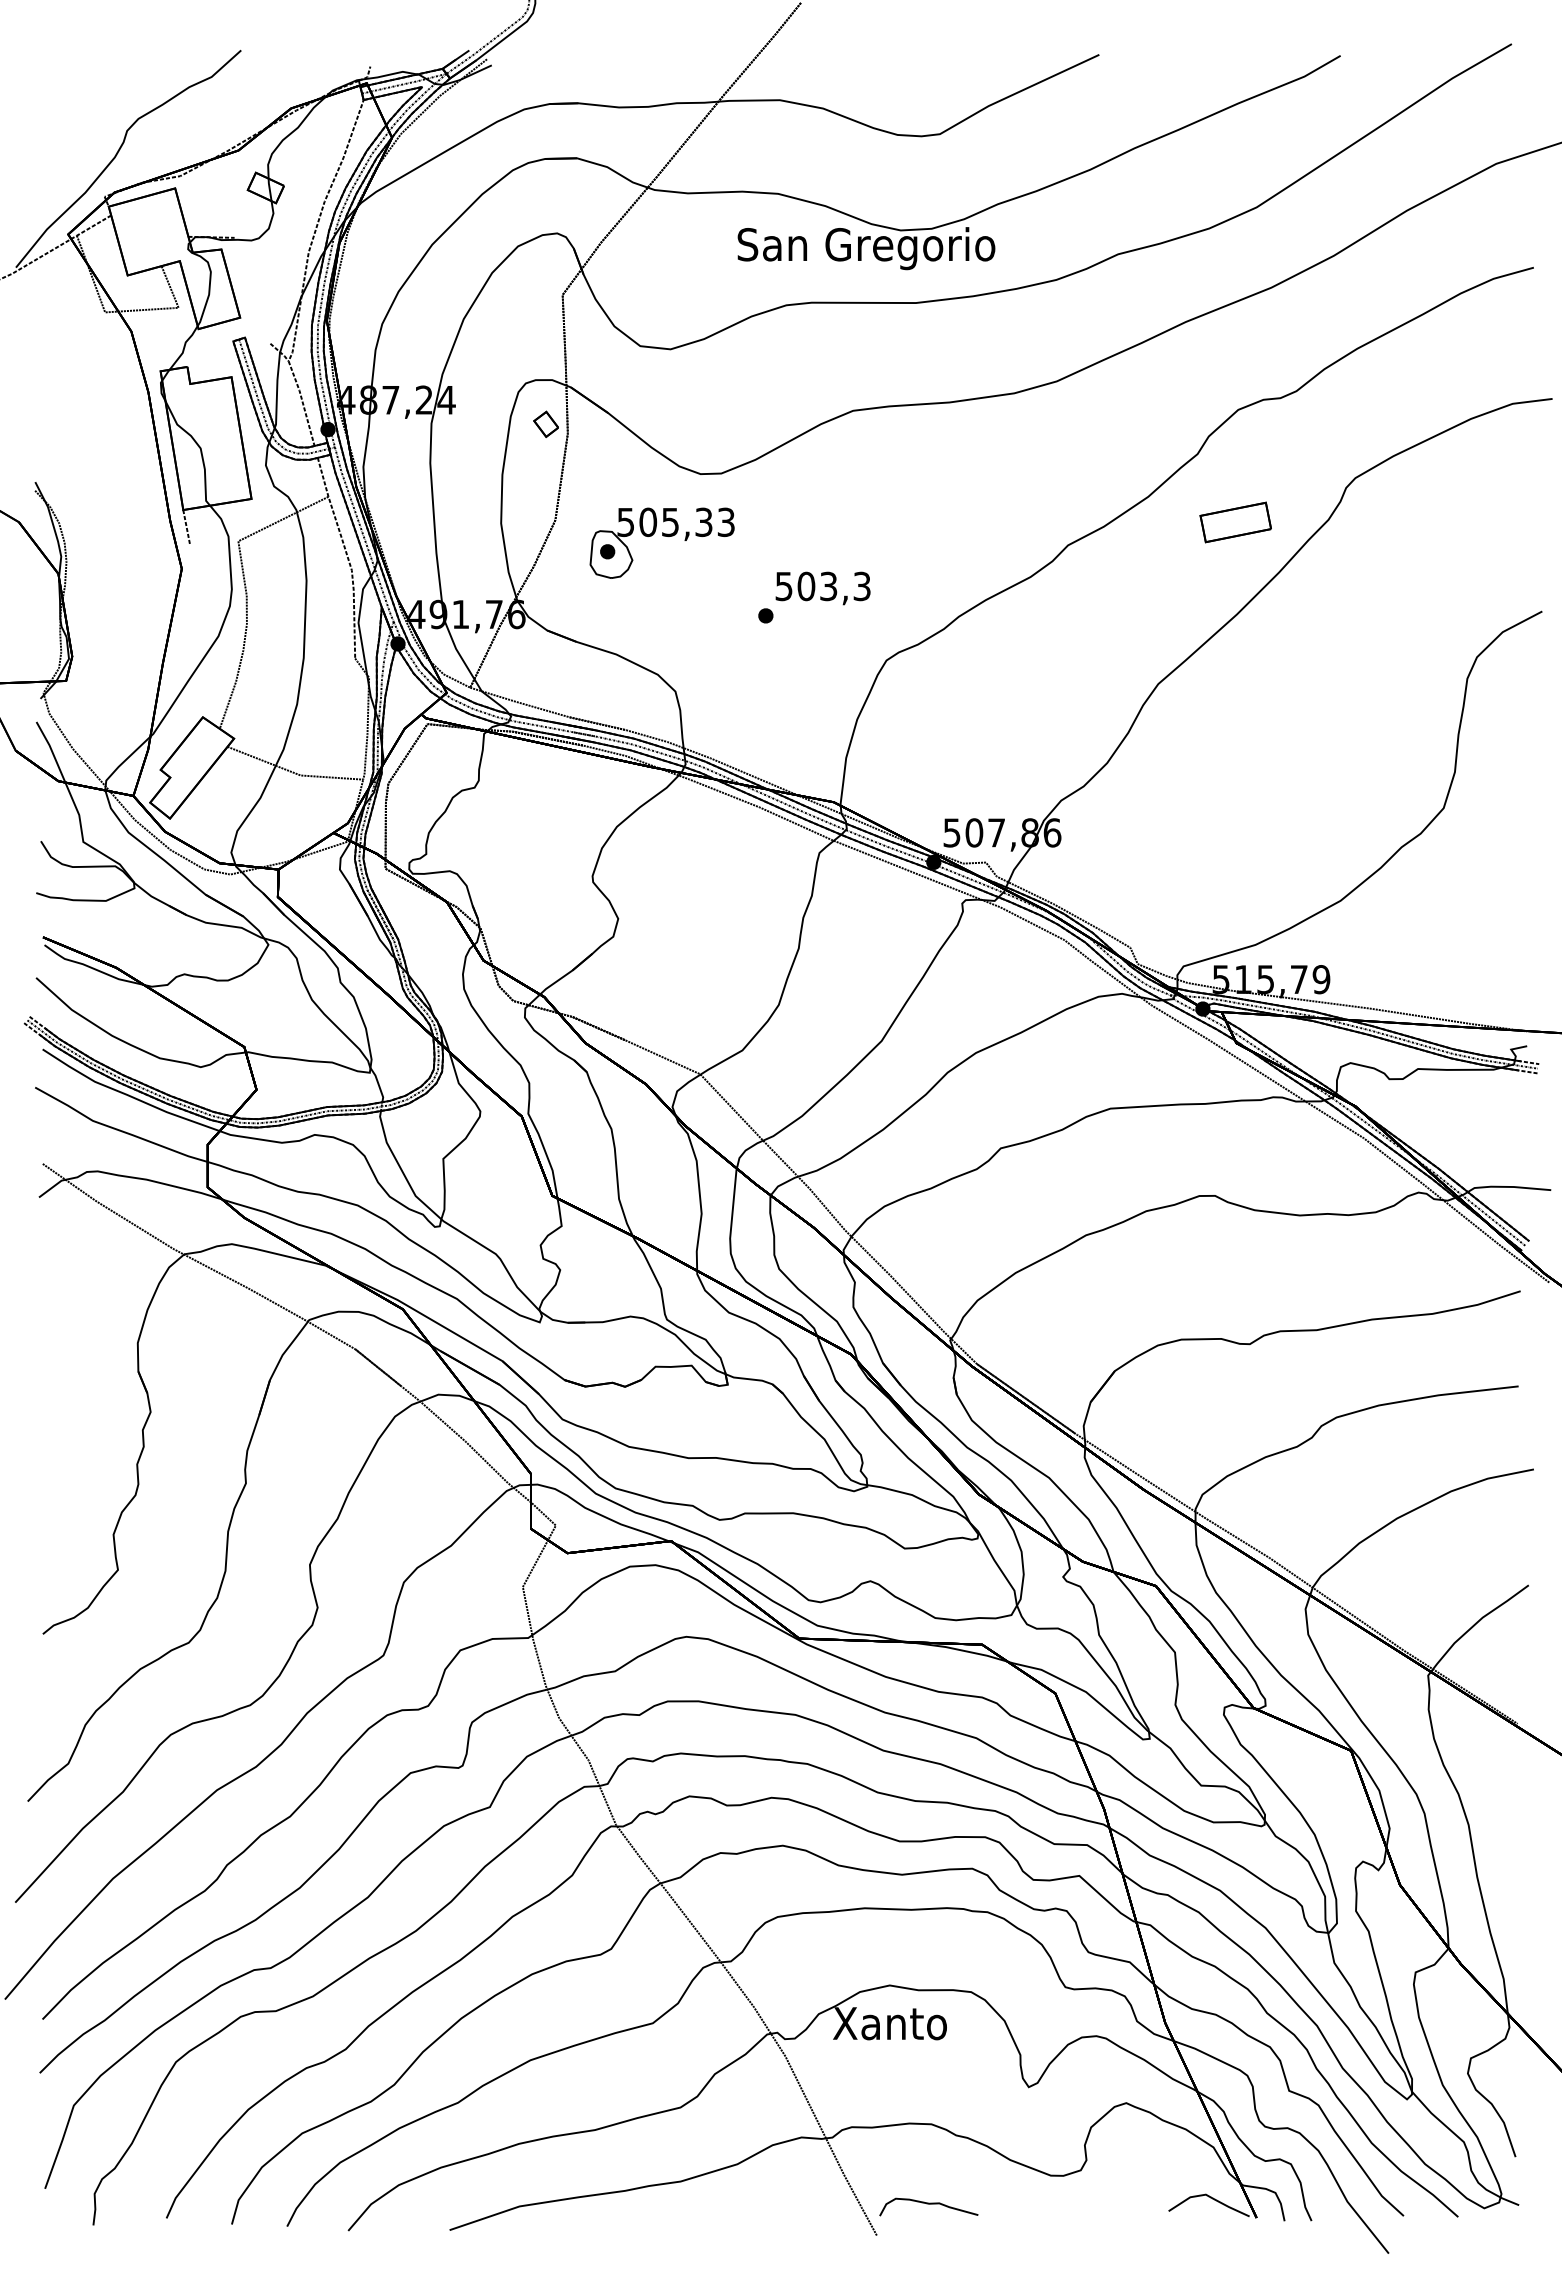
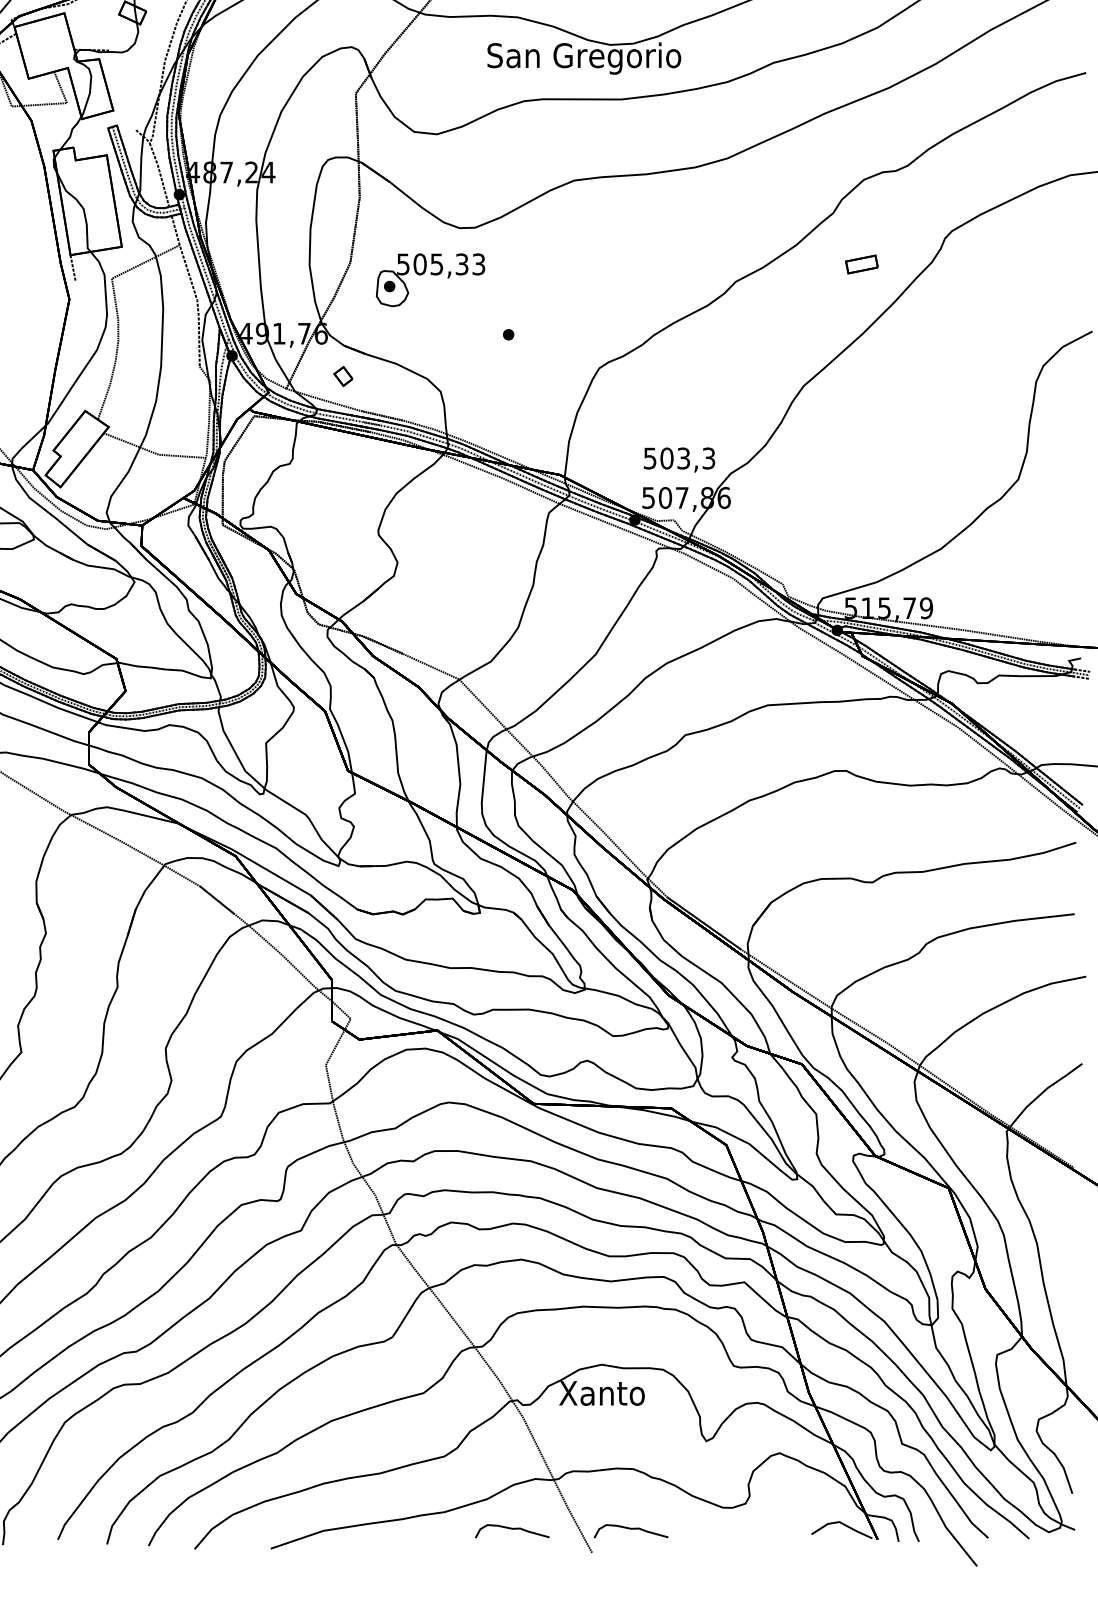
part: (545, 423) -> (342, 375), moved
part: (1235, 522) -> (861, 264), size x0.6
text: (822, 588) -> (679, 460), moved
curve: (770, 2204) -> (512, 1529), added

